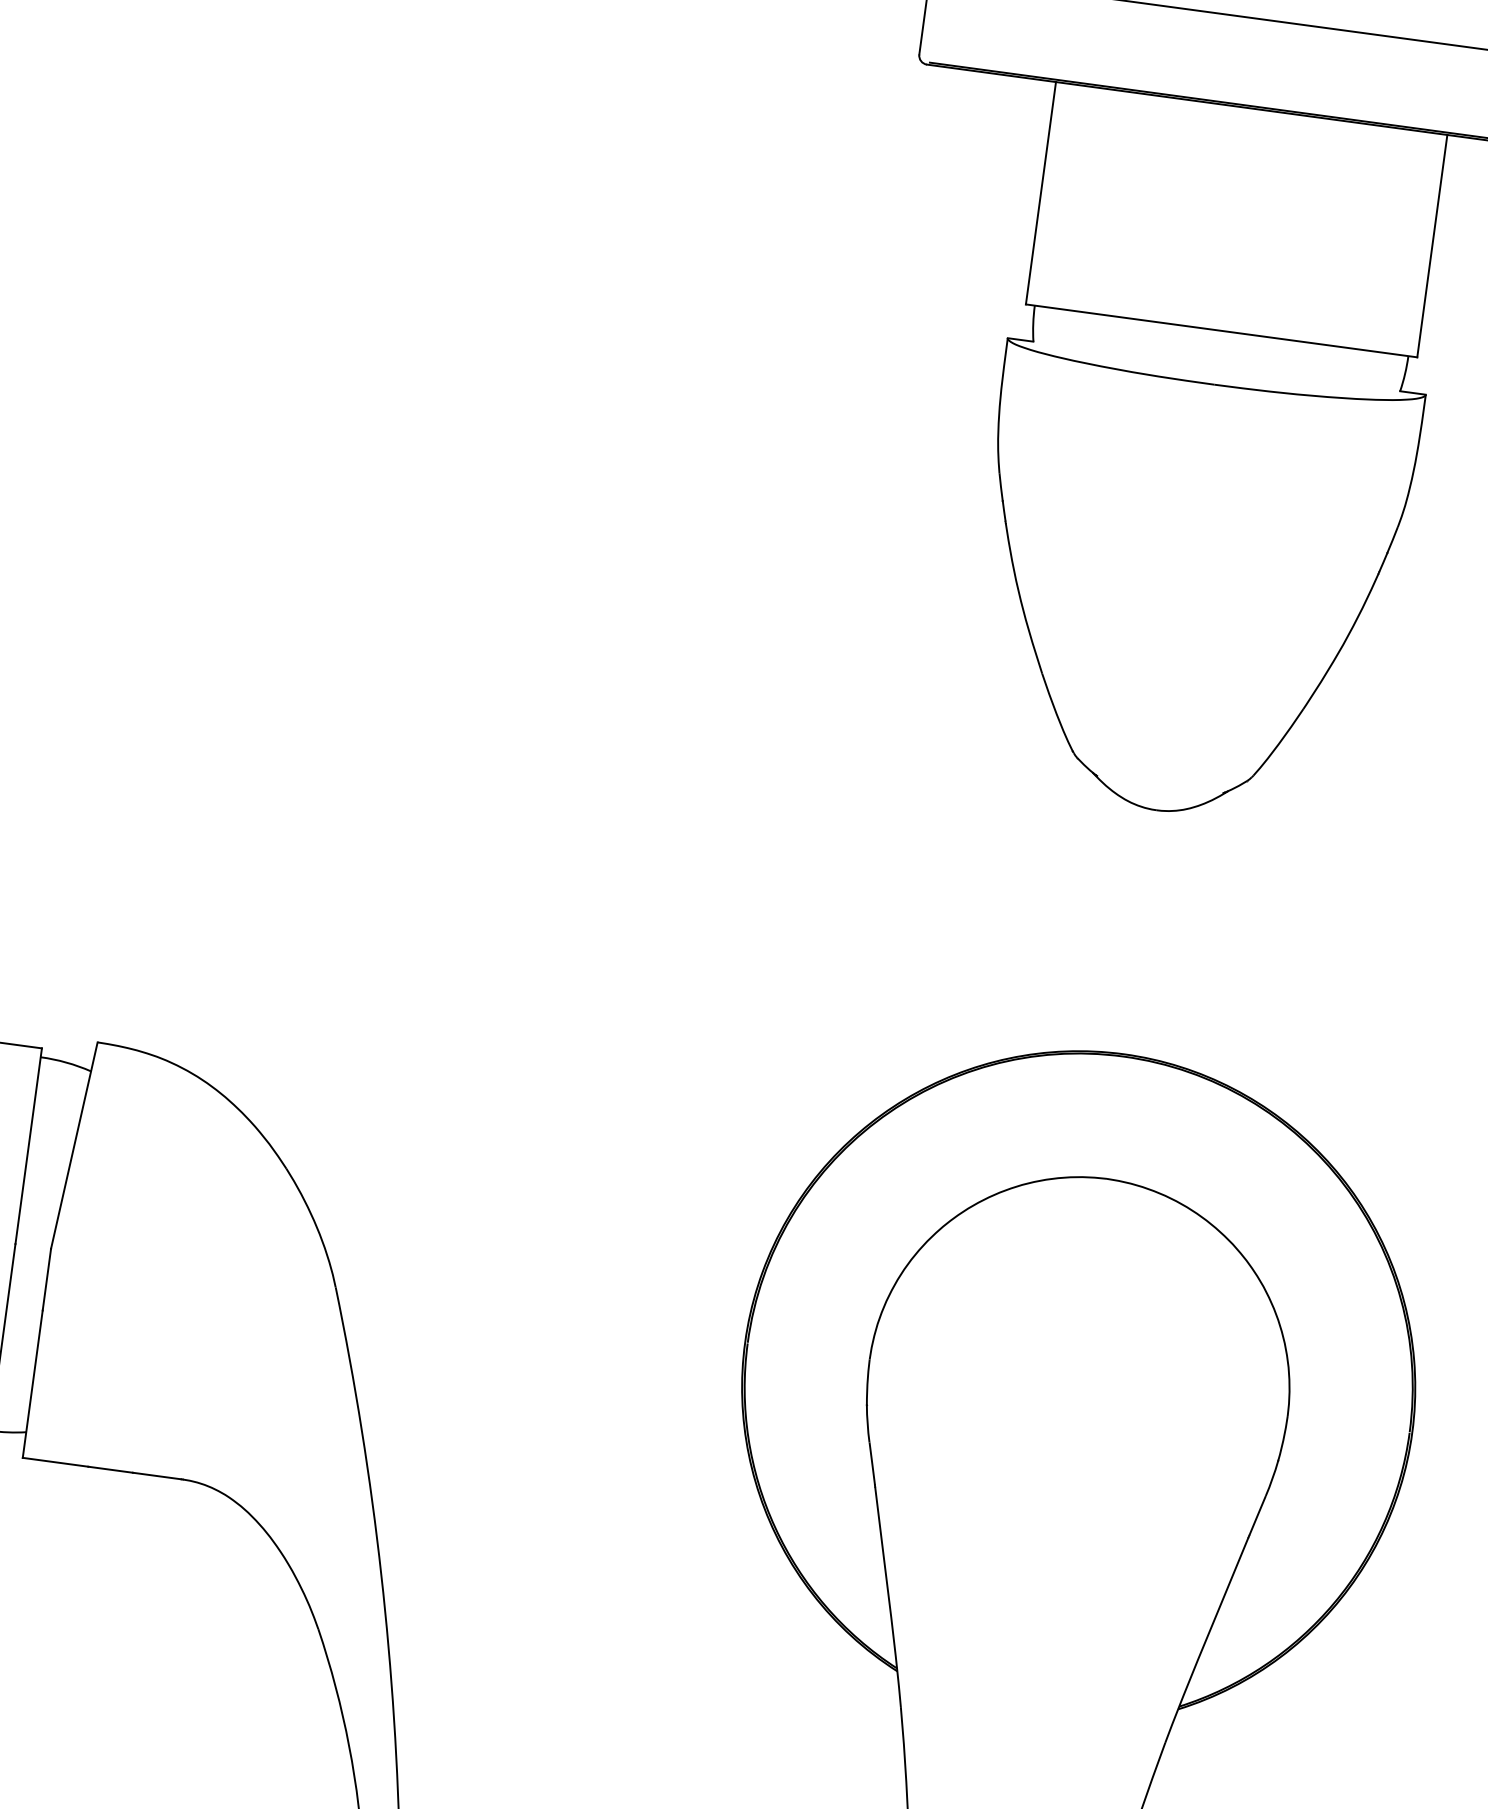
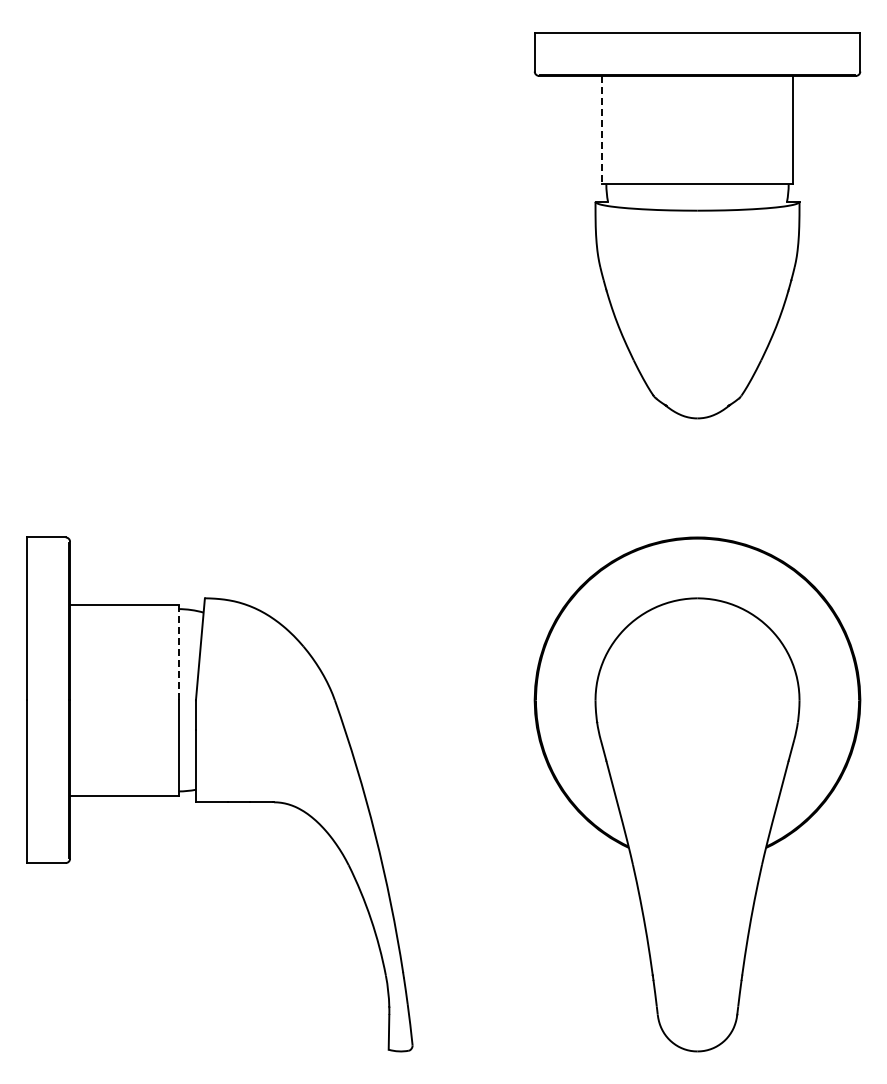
line: (1041, 194) -> (602, 130), solid -> dashed
line: (28, 1146) -> (178, 652), solid -> dashed

